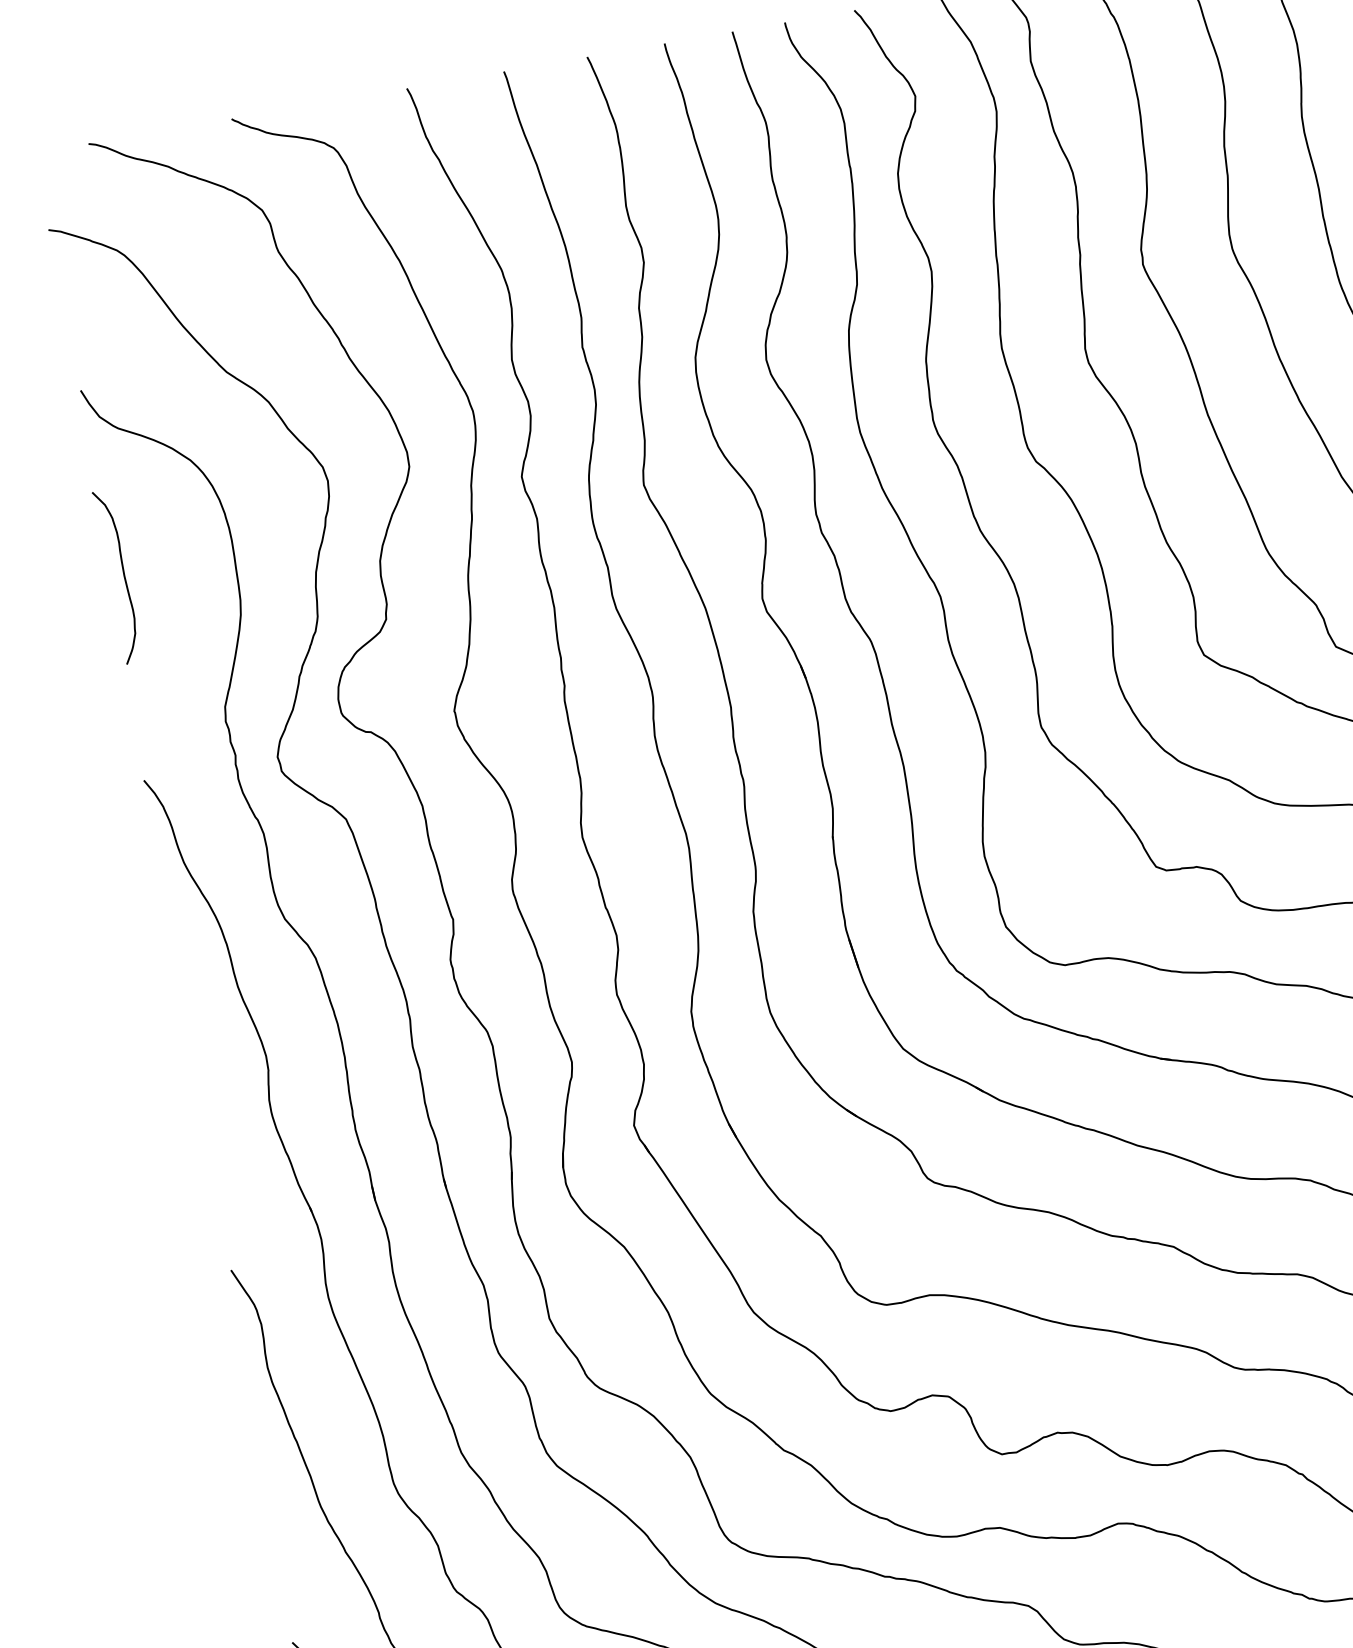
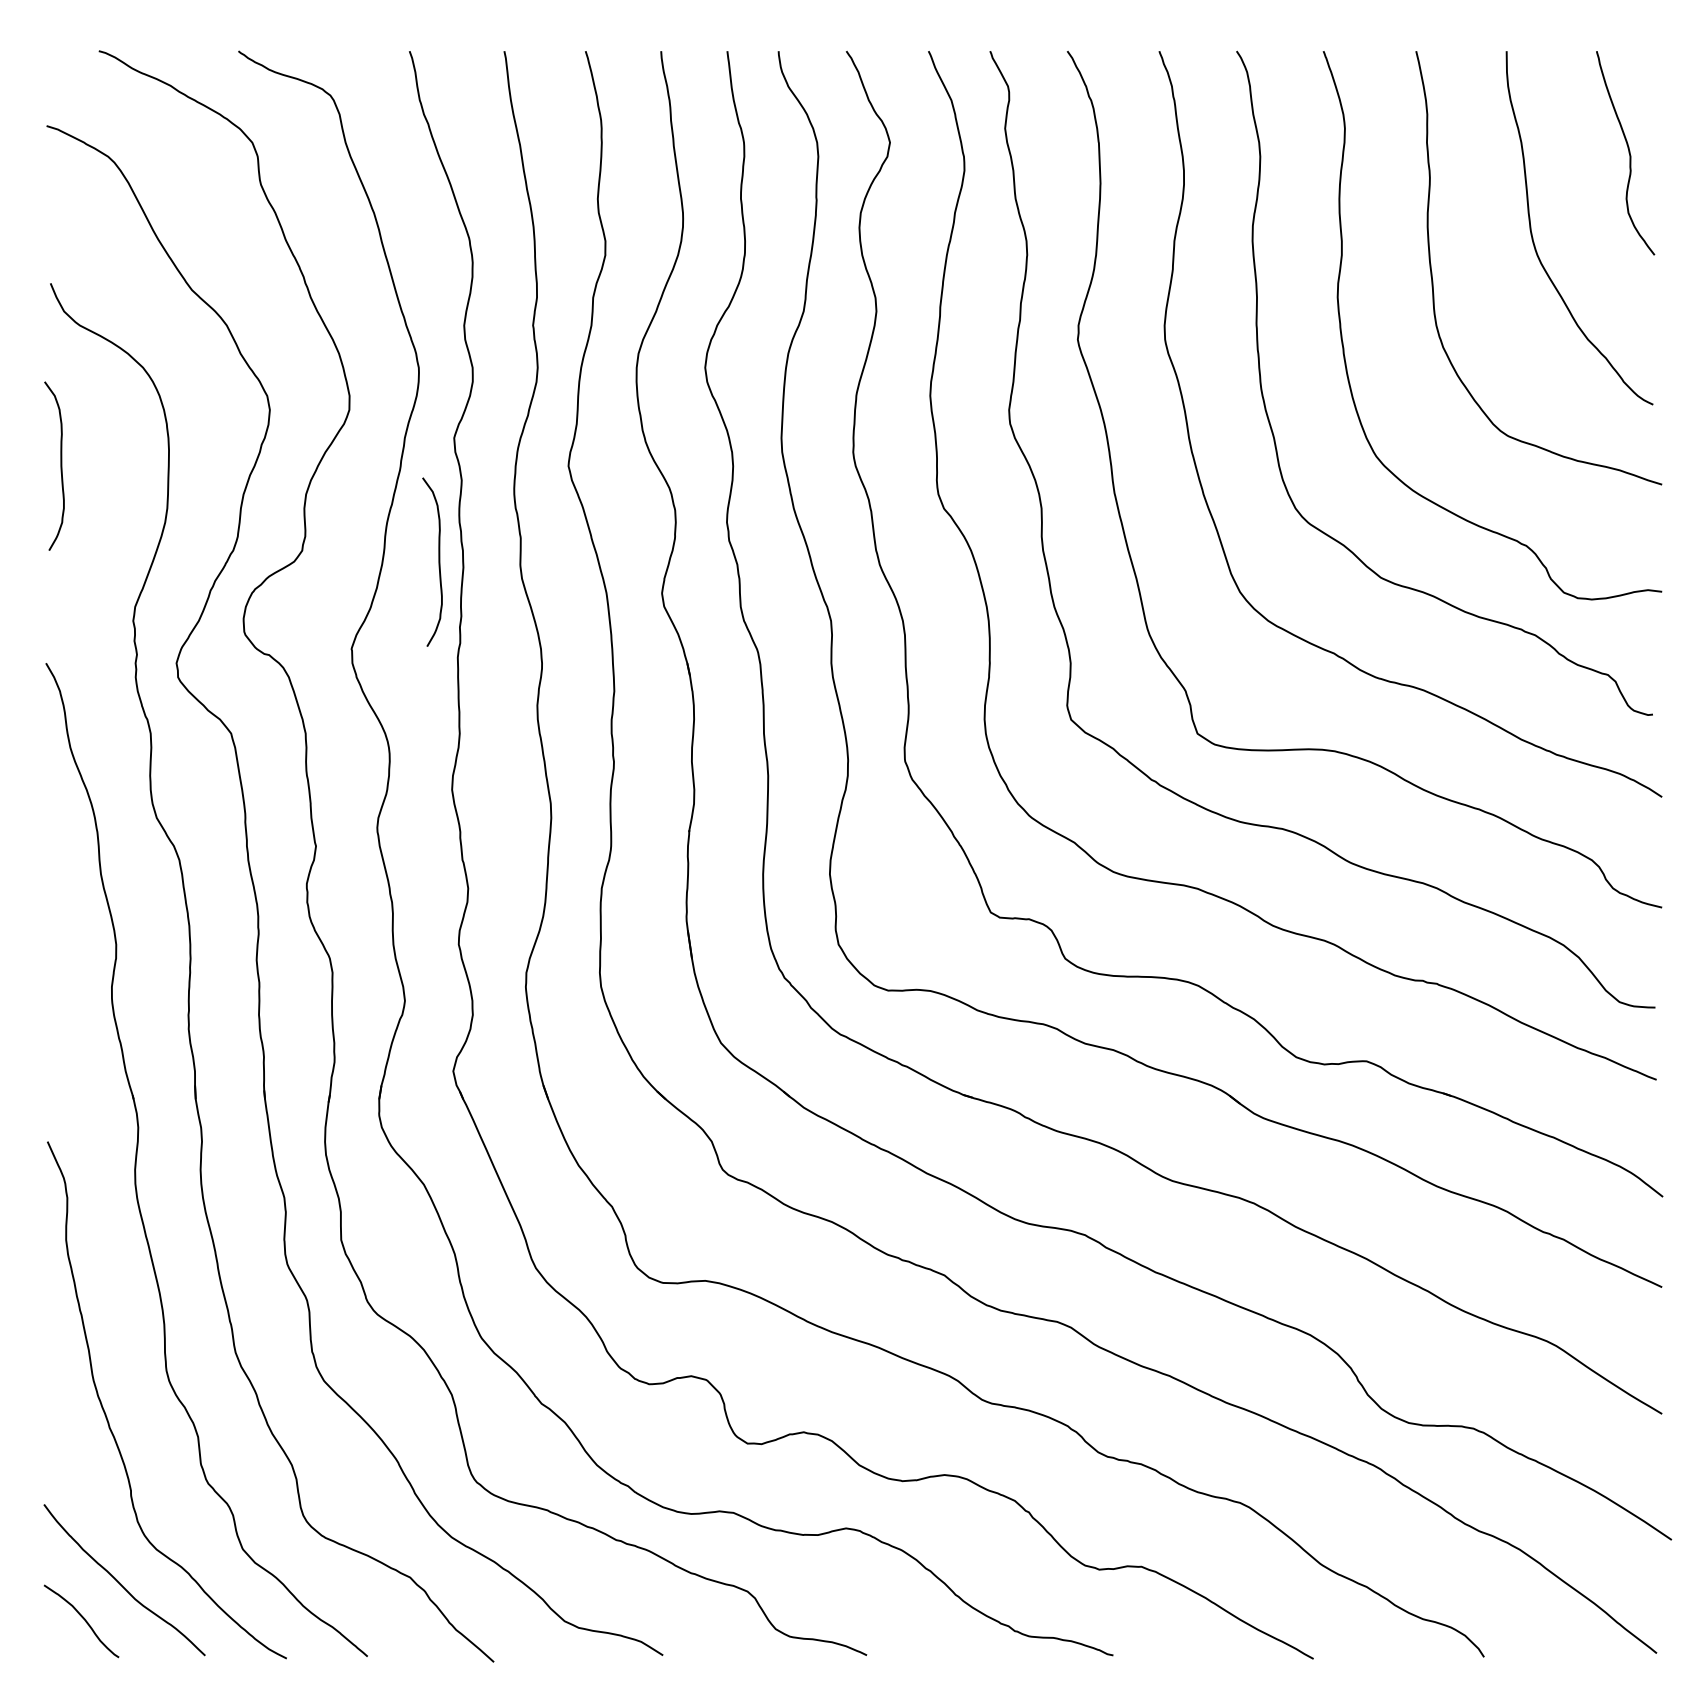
curve: (527, 606) -> (438, 561), added

